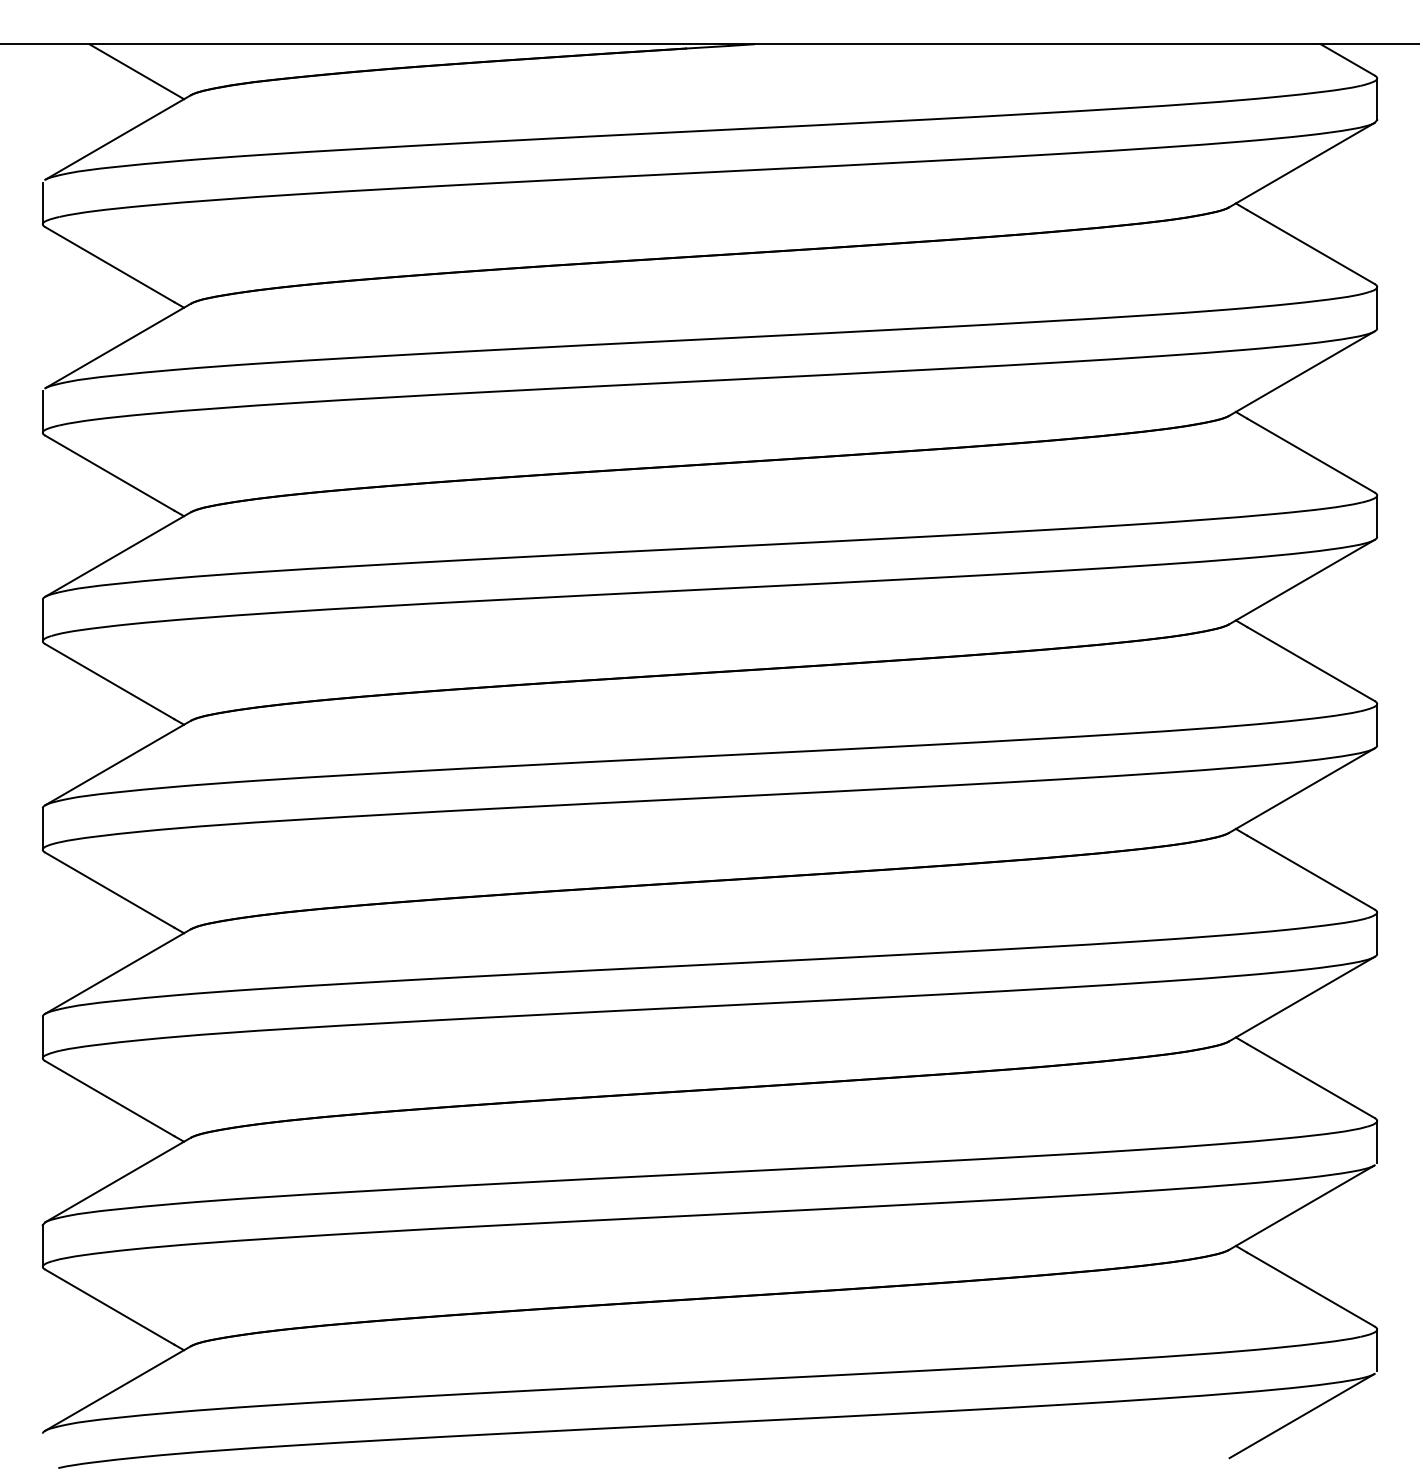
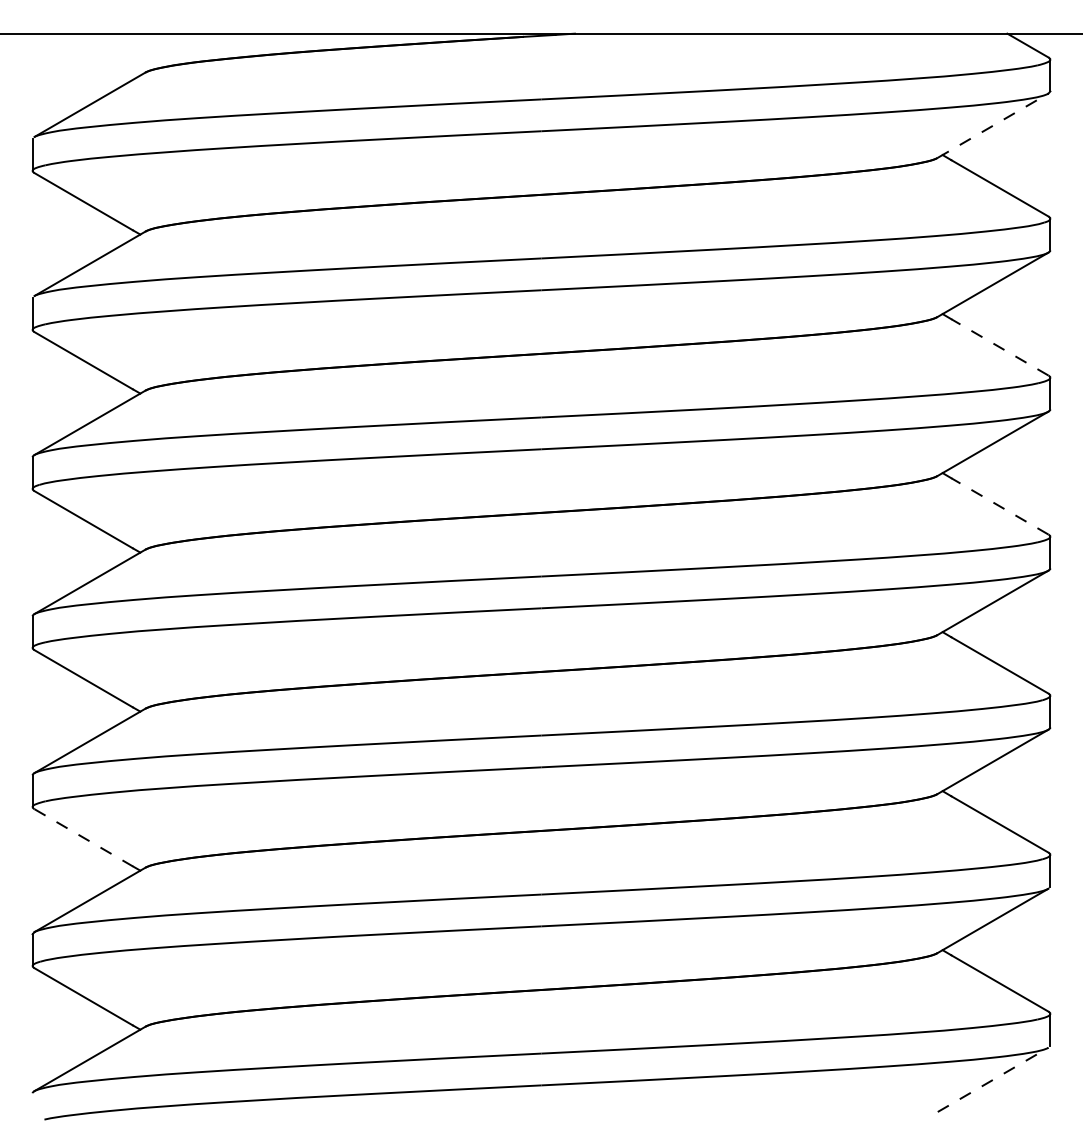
line: (136, 71) -> (104, 54), removed
line: (1302, 165) -> (993, 126), solid -> dashed
line: (1310, 455) -> (999, 347), solid -> dashed
line: (1310, 664) -> (999, 506), solid -> dashed
line: (109, 1098) -> (83, 837), solid -> dashed
line: (1302, 1416) -> (993, 1080), solid -> dashed

